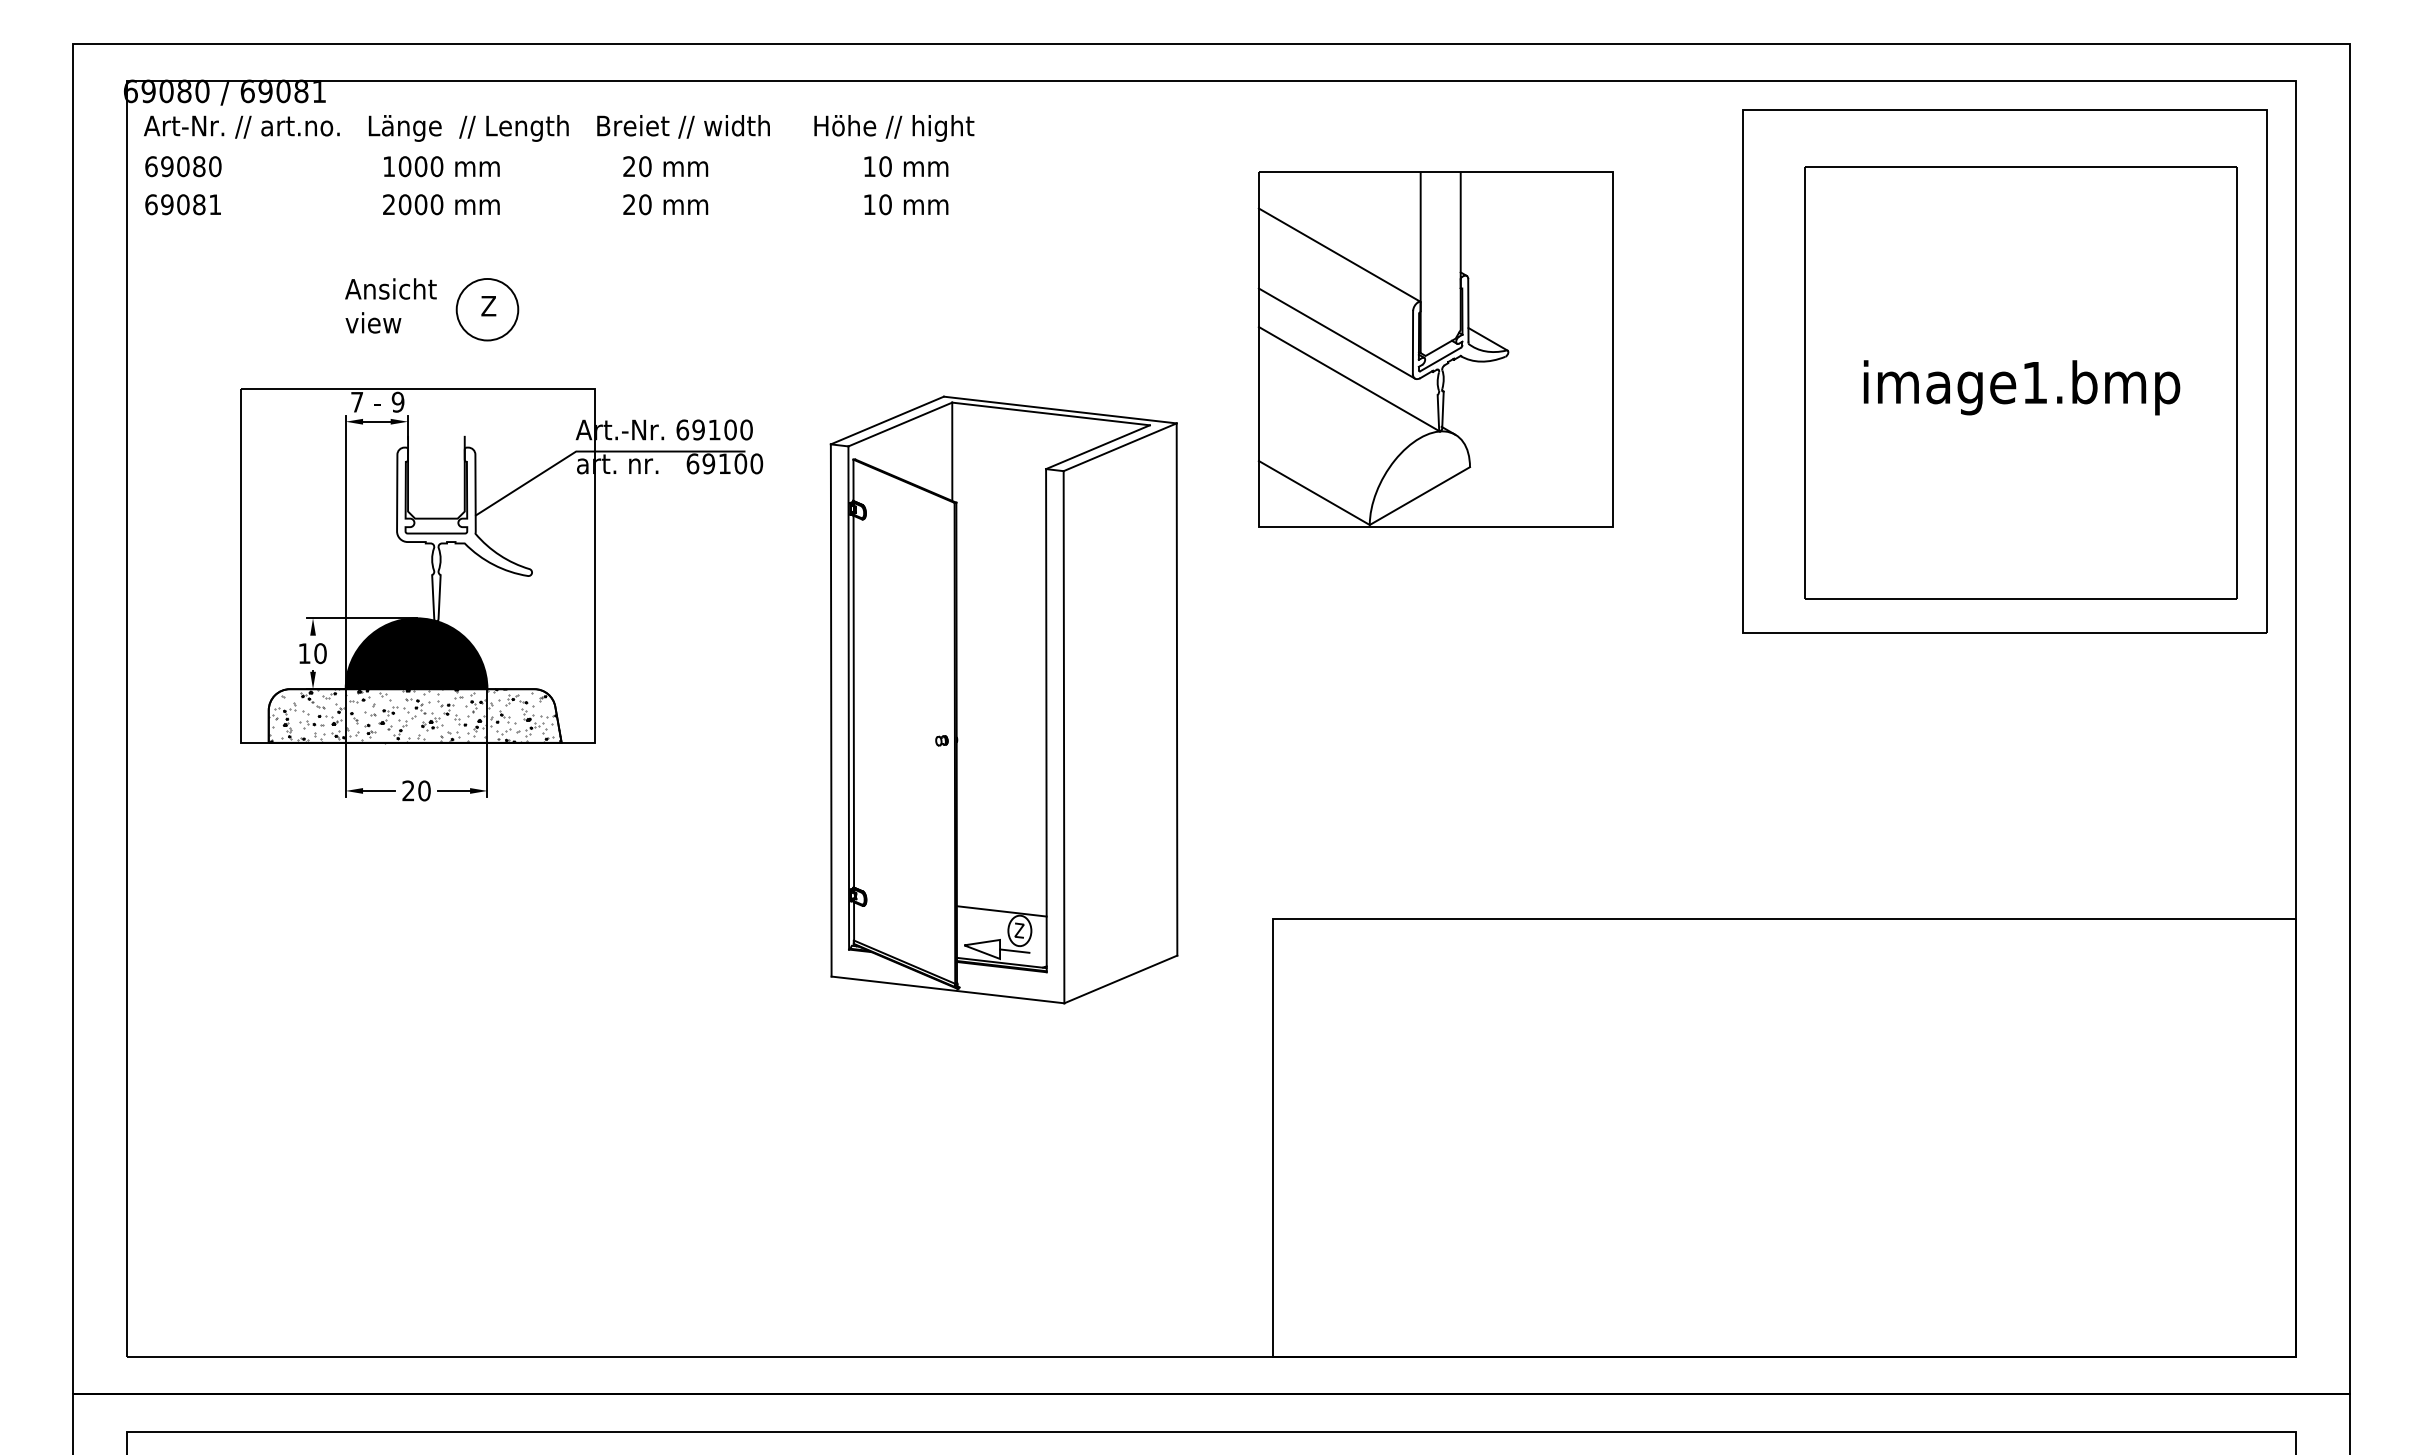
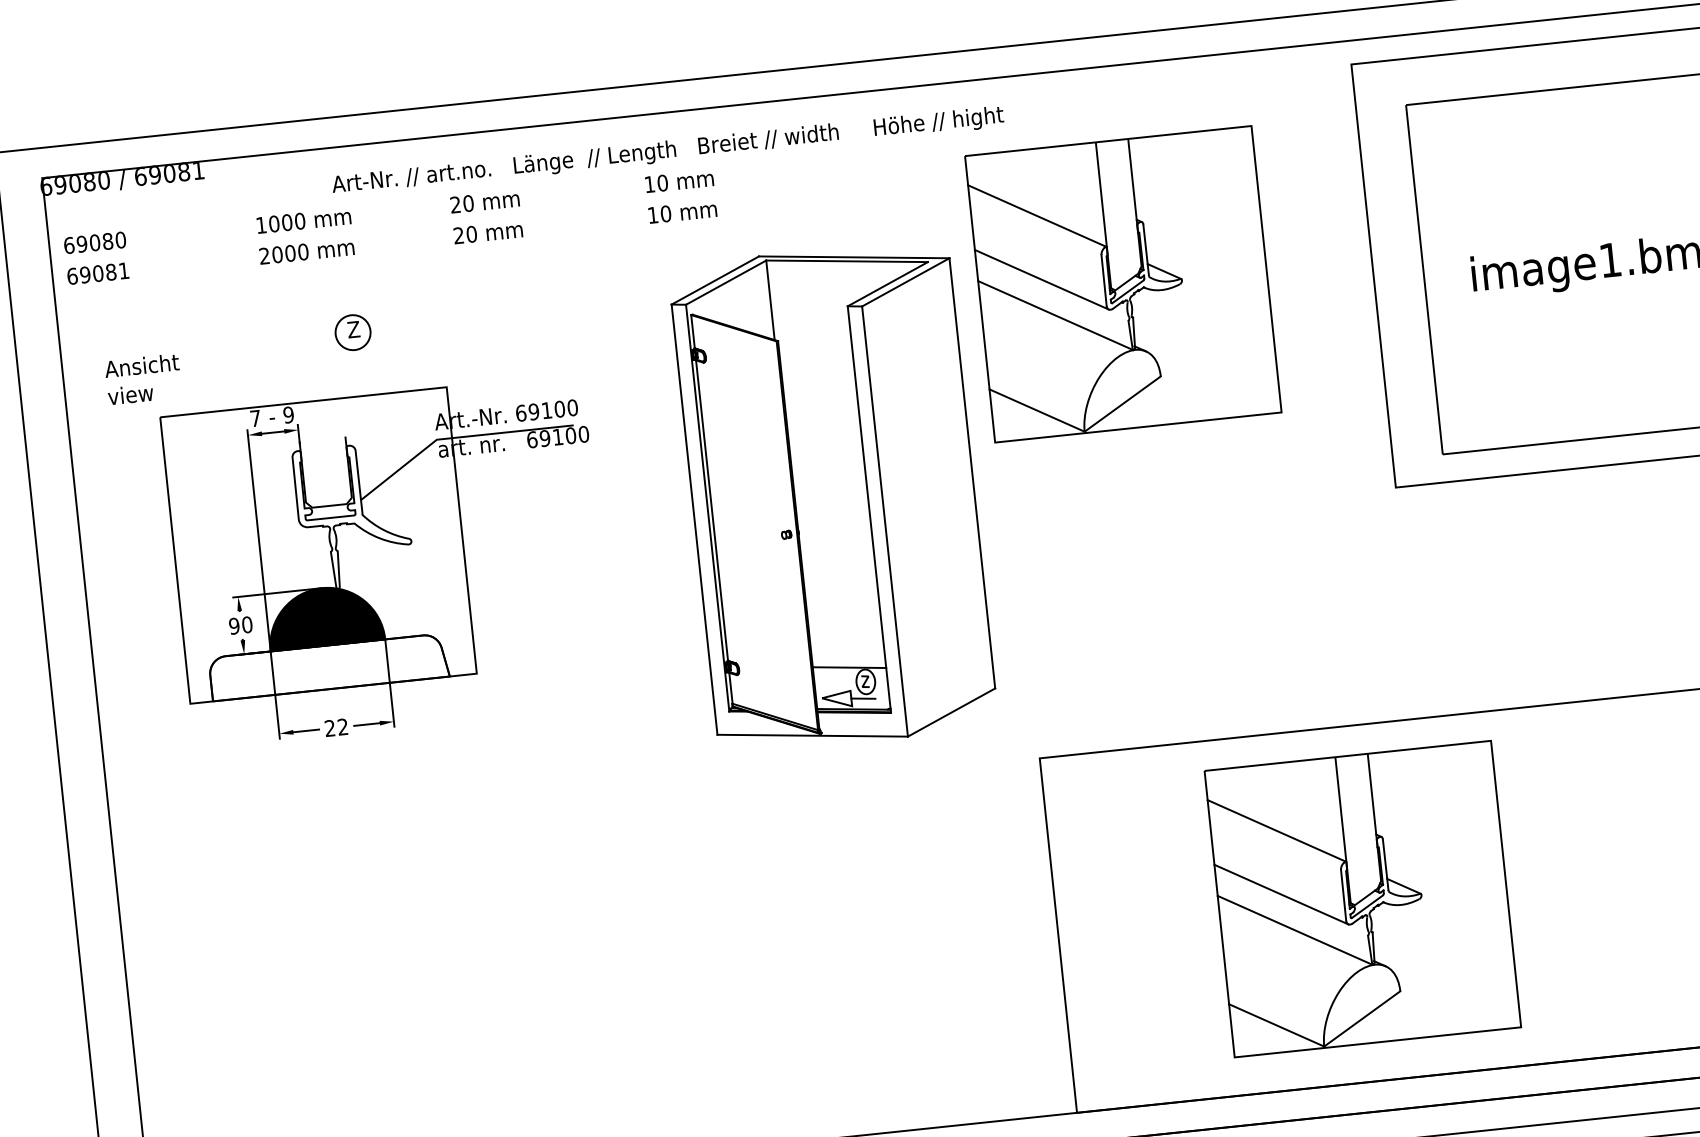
text: (559, 128) -> (668, 151), moved
text: (390, 305) -> (142, 379), moved
circle: (487, 309) -> (353, 332), size x0.7
text: (304, 653) -> (234, 626), 10 -> 90
part: (1003, 699) -> (832, 496), moved
hatch: (415, 715) -> (329, 666), removed
text: (424, 790) -> (343, 726), 20 -> 22
part: (1649, 1132) -> (1362, 899), added

